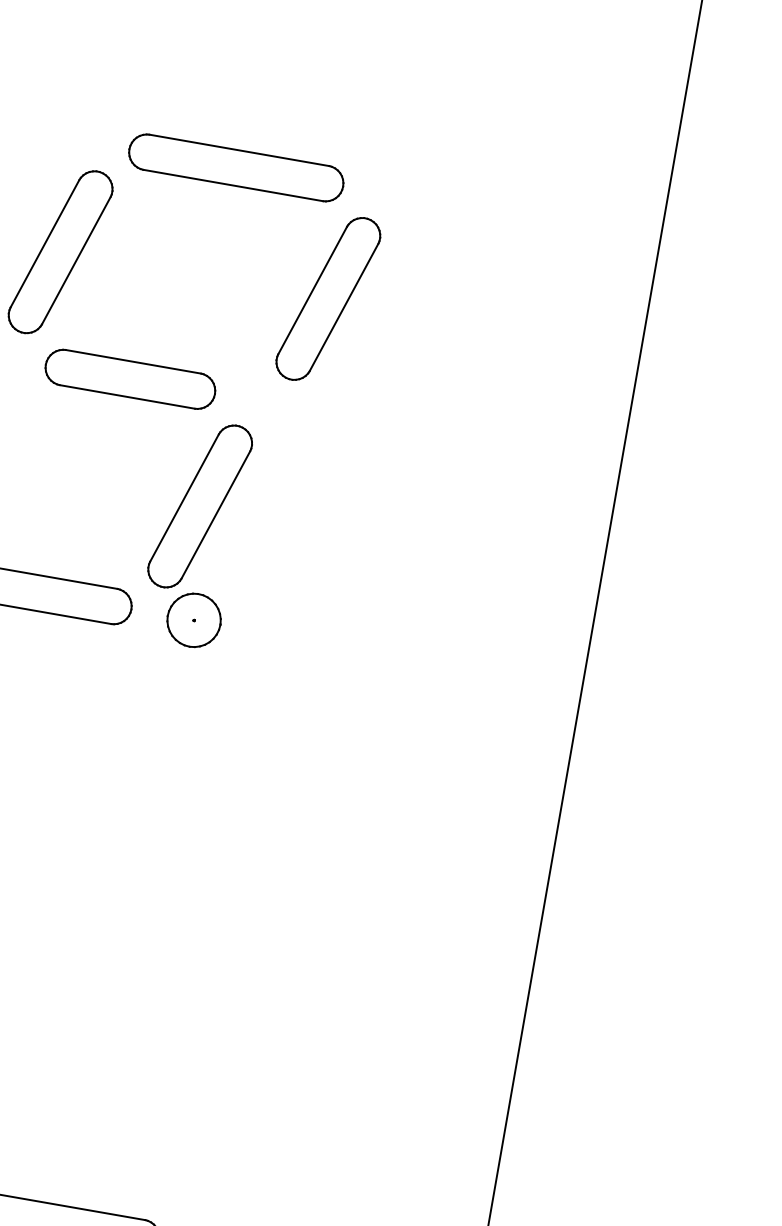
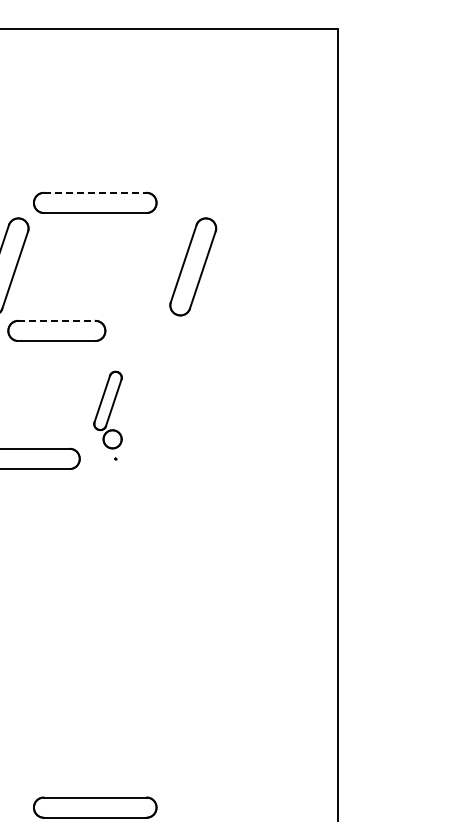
line: (239, 149) -> (95, 192), solid -> dashed
part: (328, 298) -> (193, 266), moved
line: (132, 361) -> (56, 320), solid -> dashed
part: (194, 531) -> (107, 409), size x0.6

